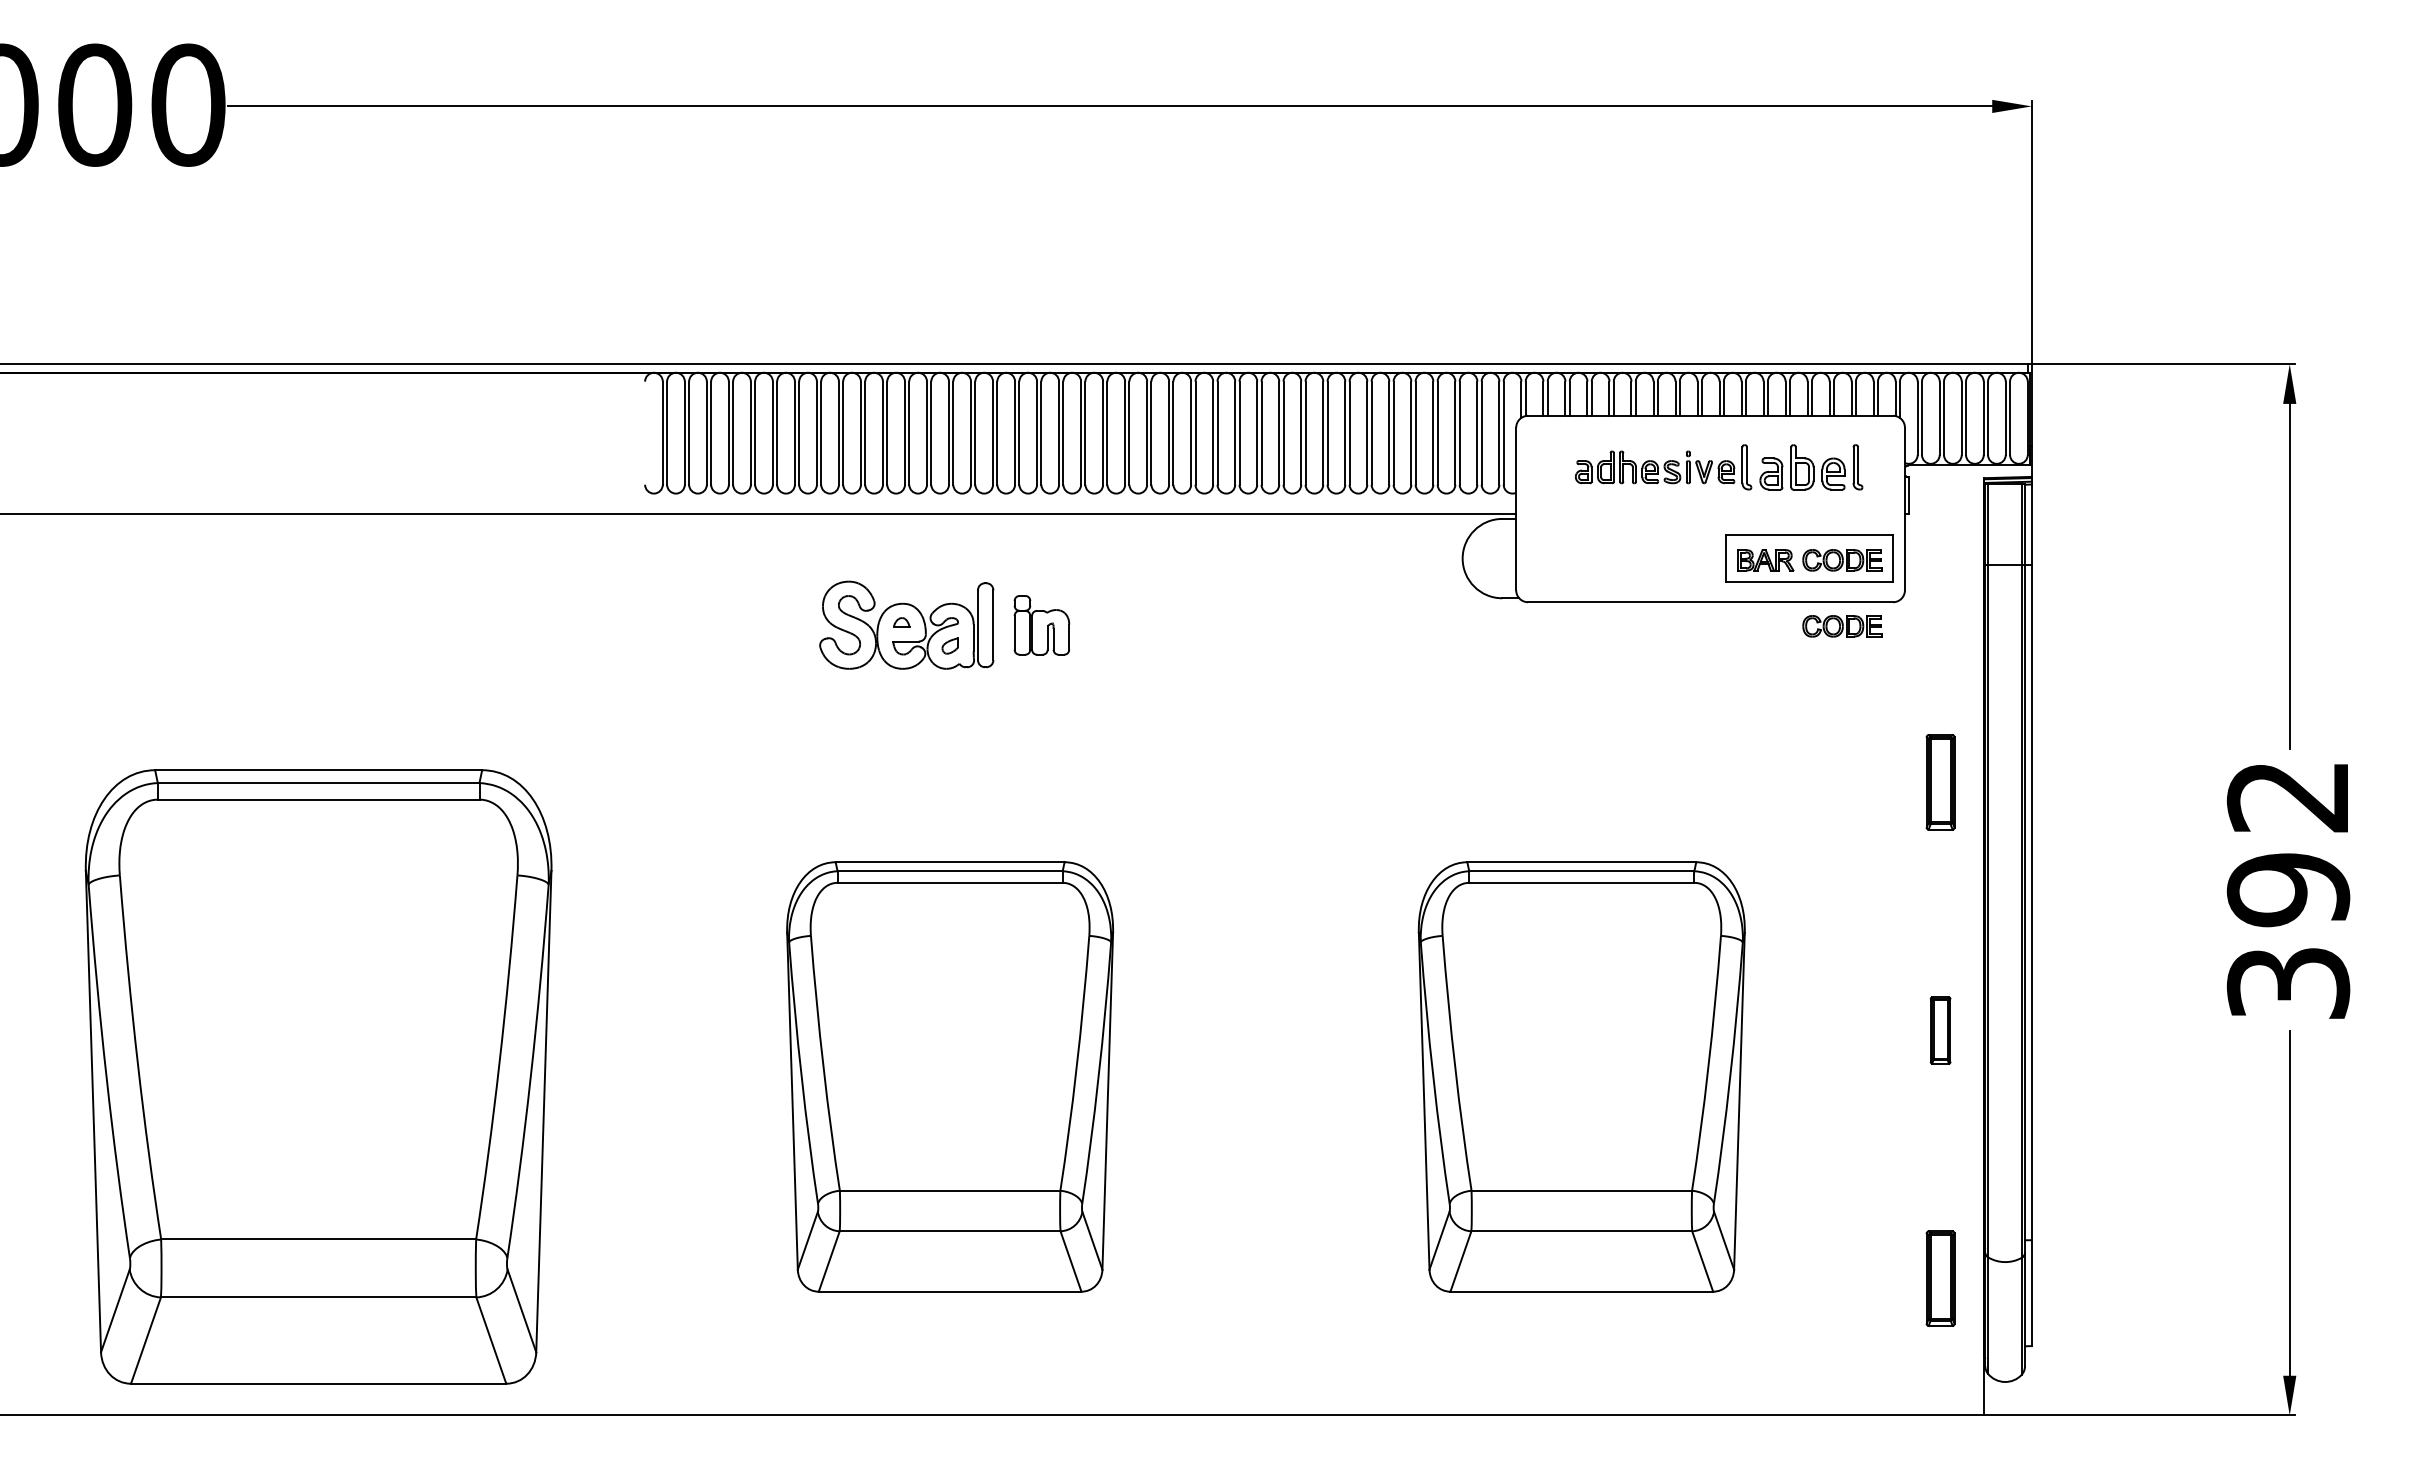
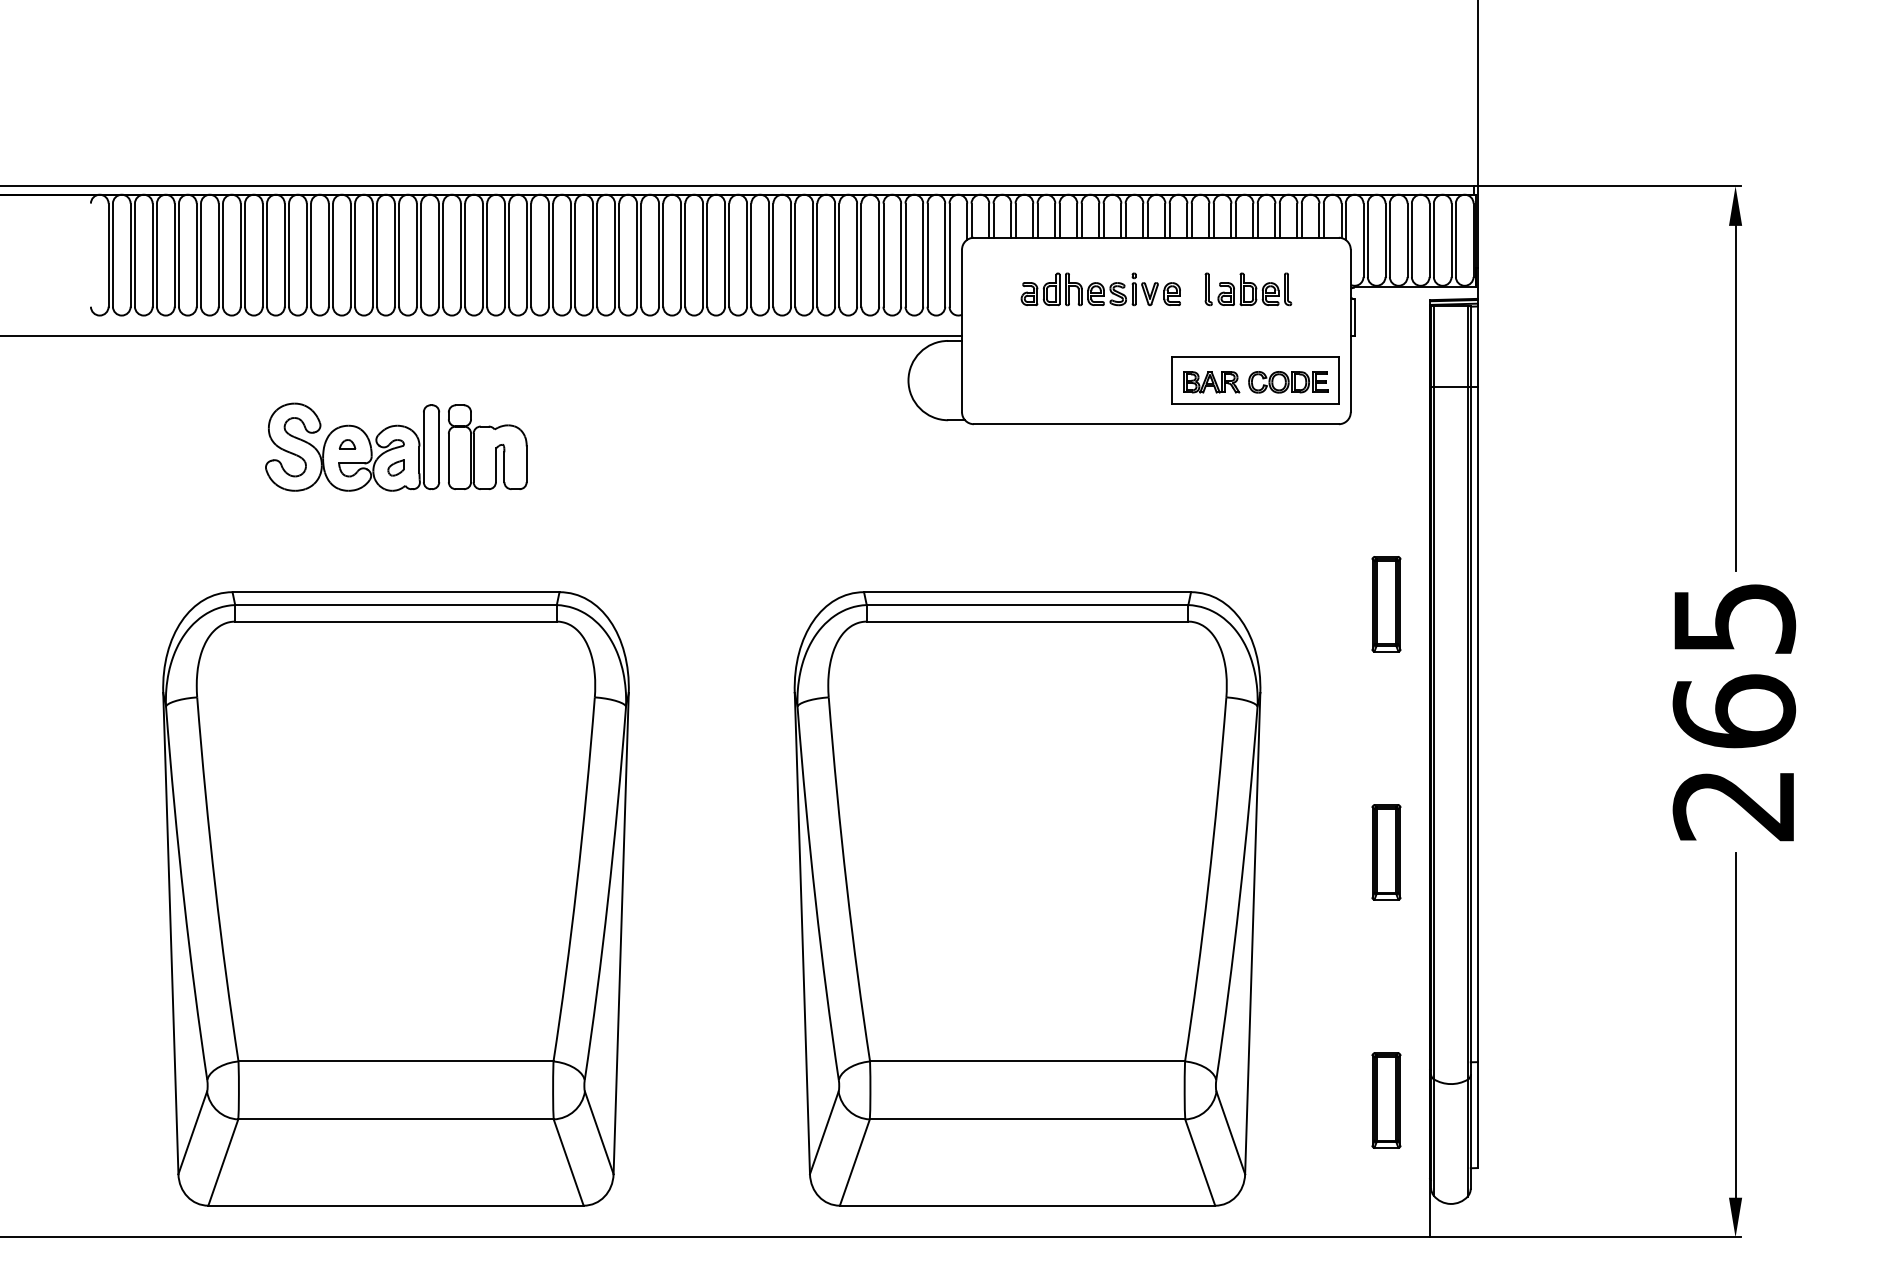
part: (1802, 467) -> (1248, 289), size x0.71
part: (1041, 625) -> (487, 447), size x1.43
part: (1842, 626) -> (1288, 448), removed
text: (2288, 890) -> (1734, 712), 392 -> 265
part: (1940, 1030) -> (1386, 852), size x1.43
part: (949, 1076) -> (395, 898), size x1.43
part: (1581, 1076) -> (1027, 898), size x1.43

